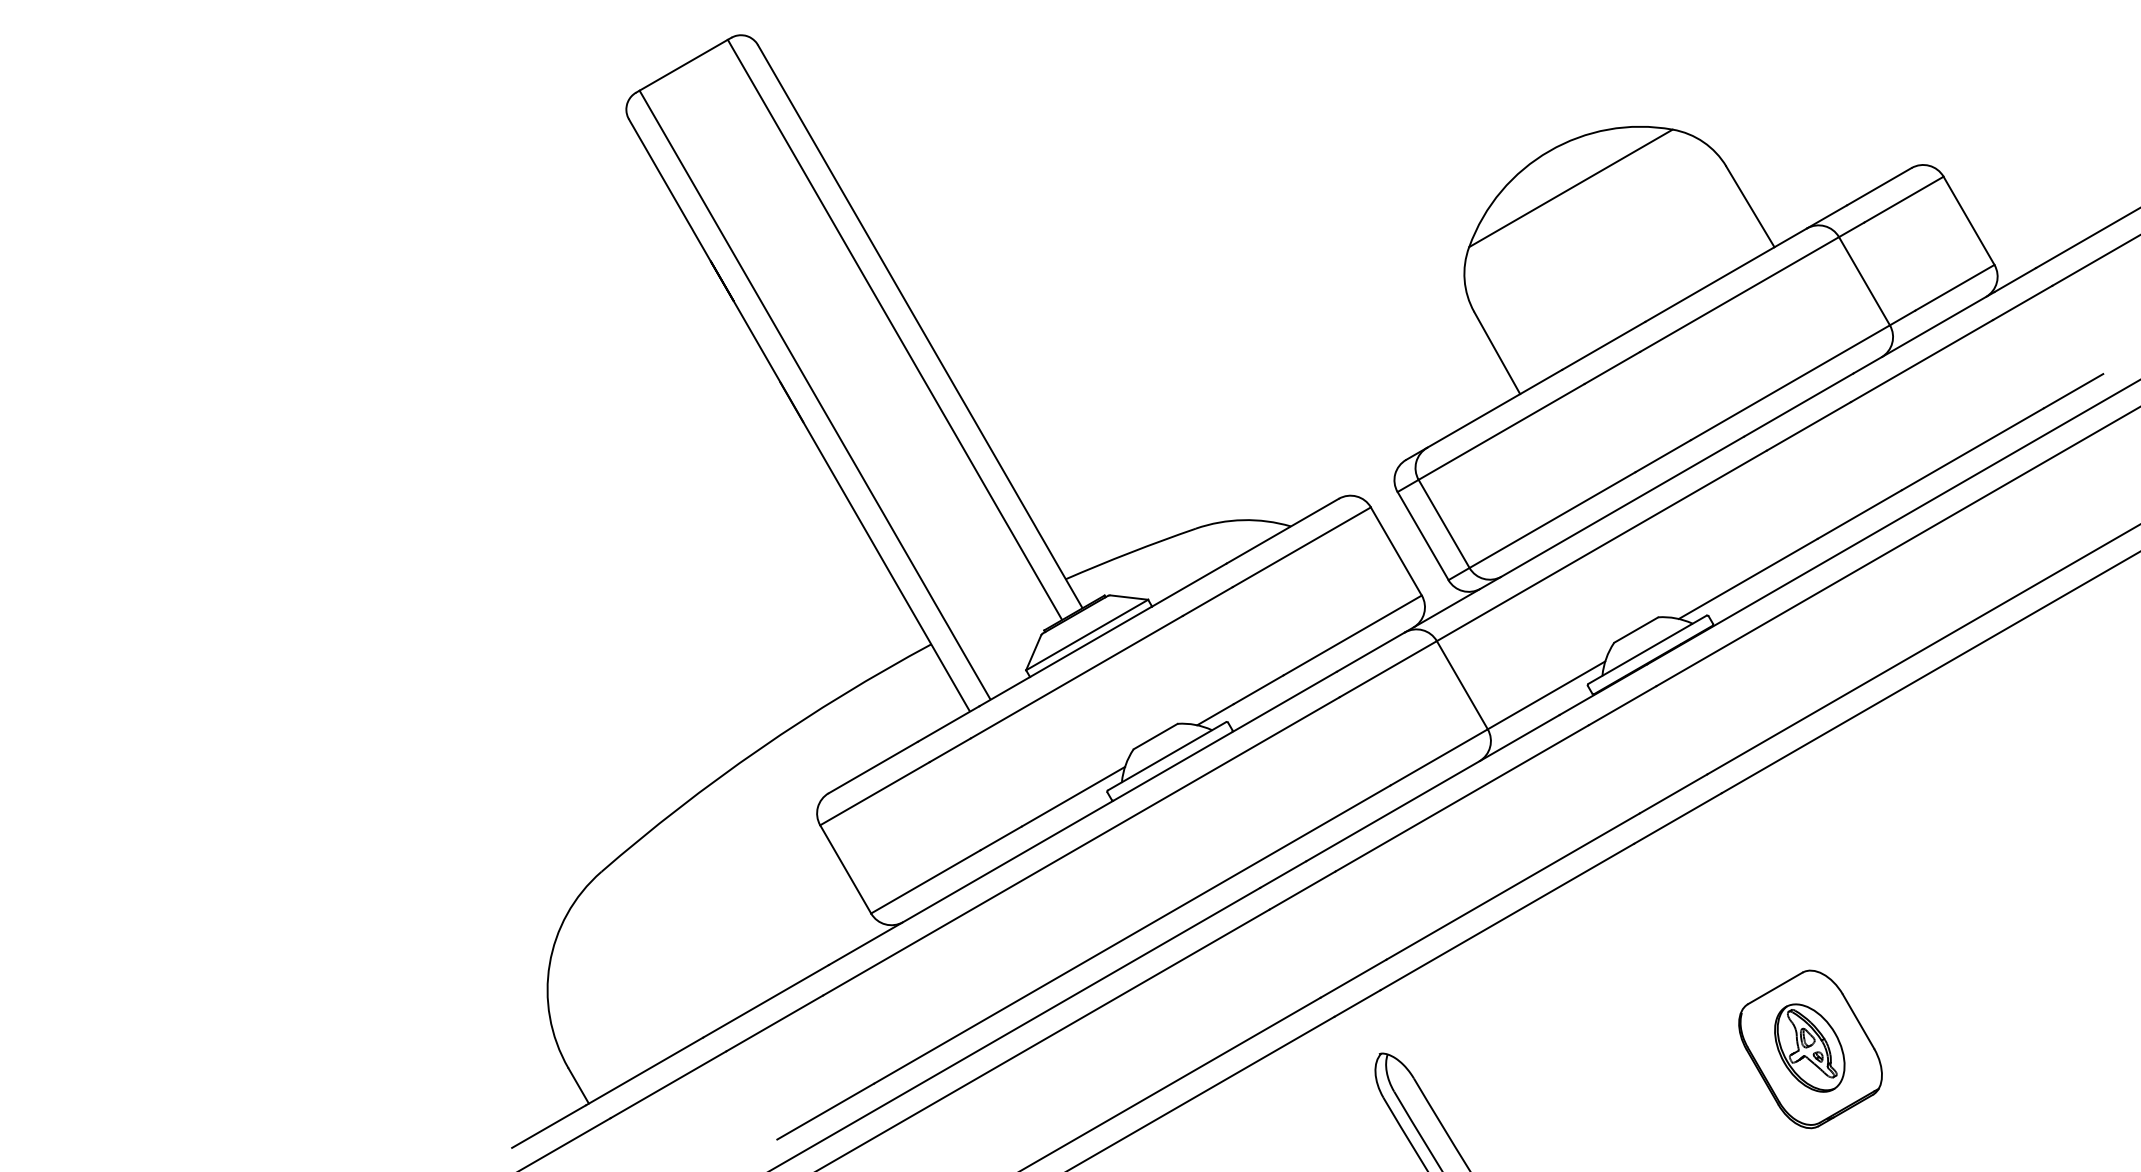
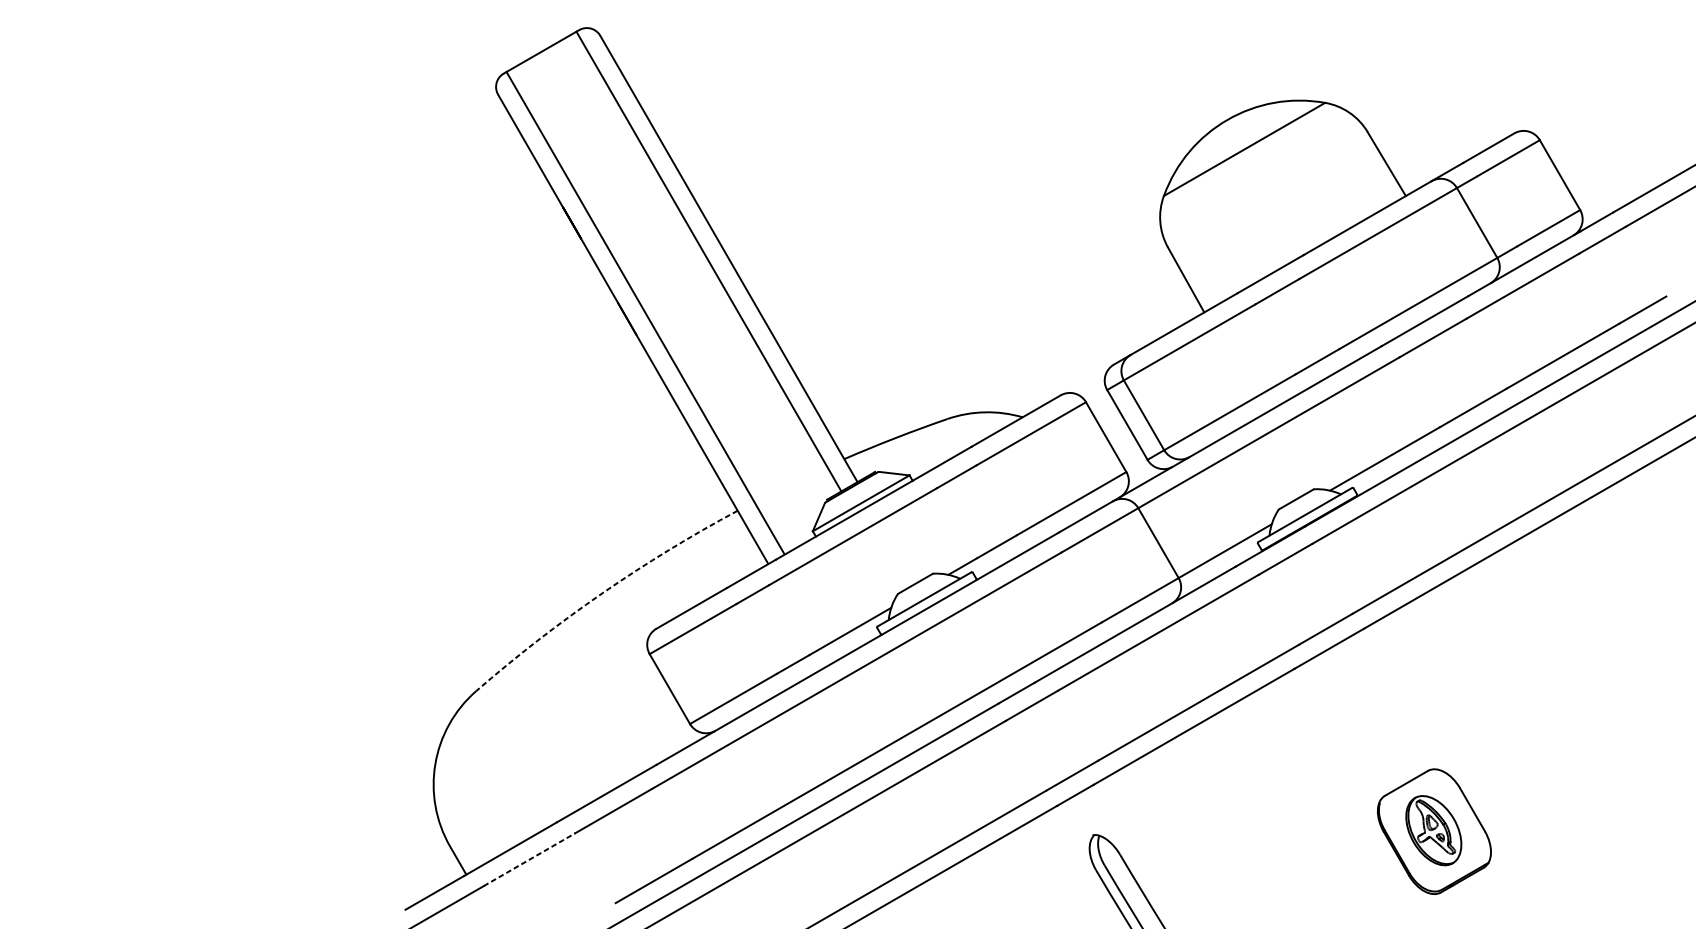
arc: (760, 748) -> (602, 593), solid -> dashed
line: (668, 1084) -> (529, 859), solid -> dashed

